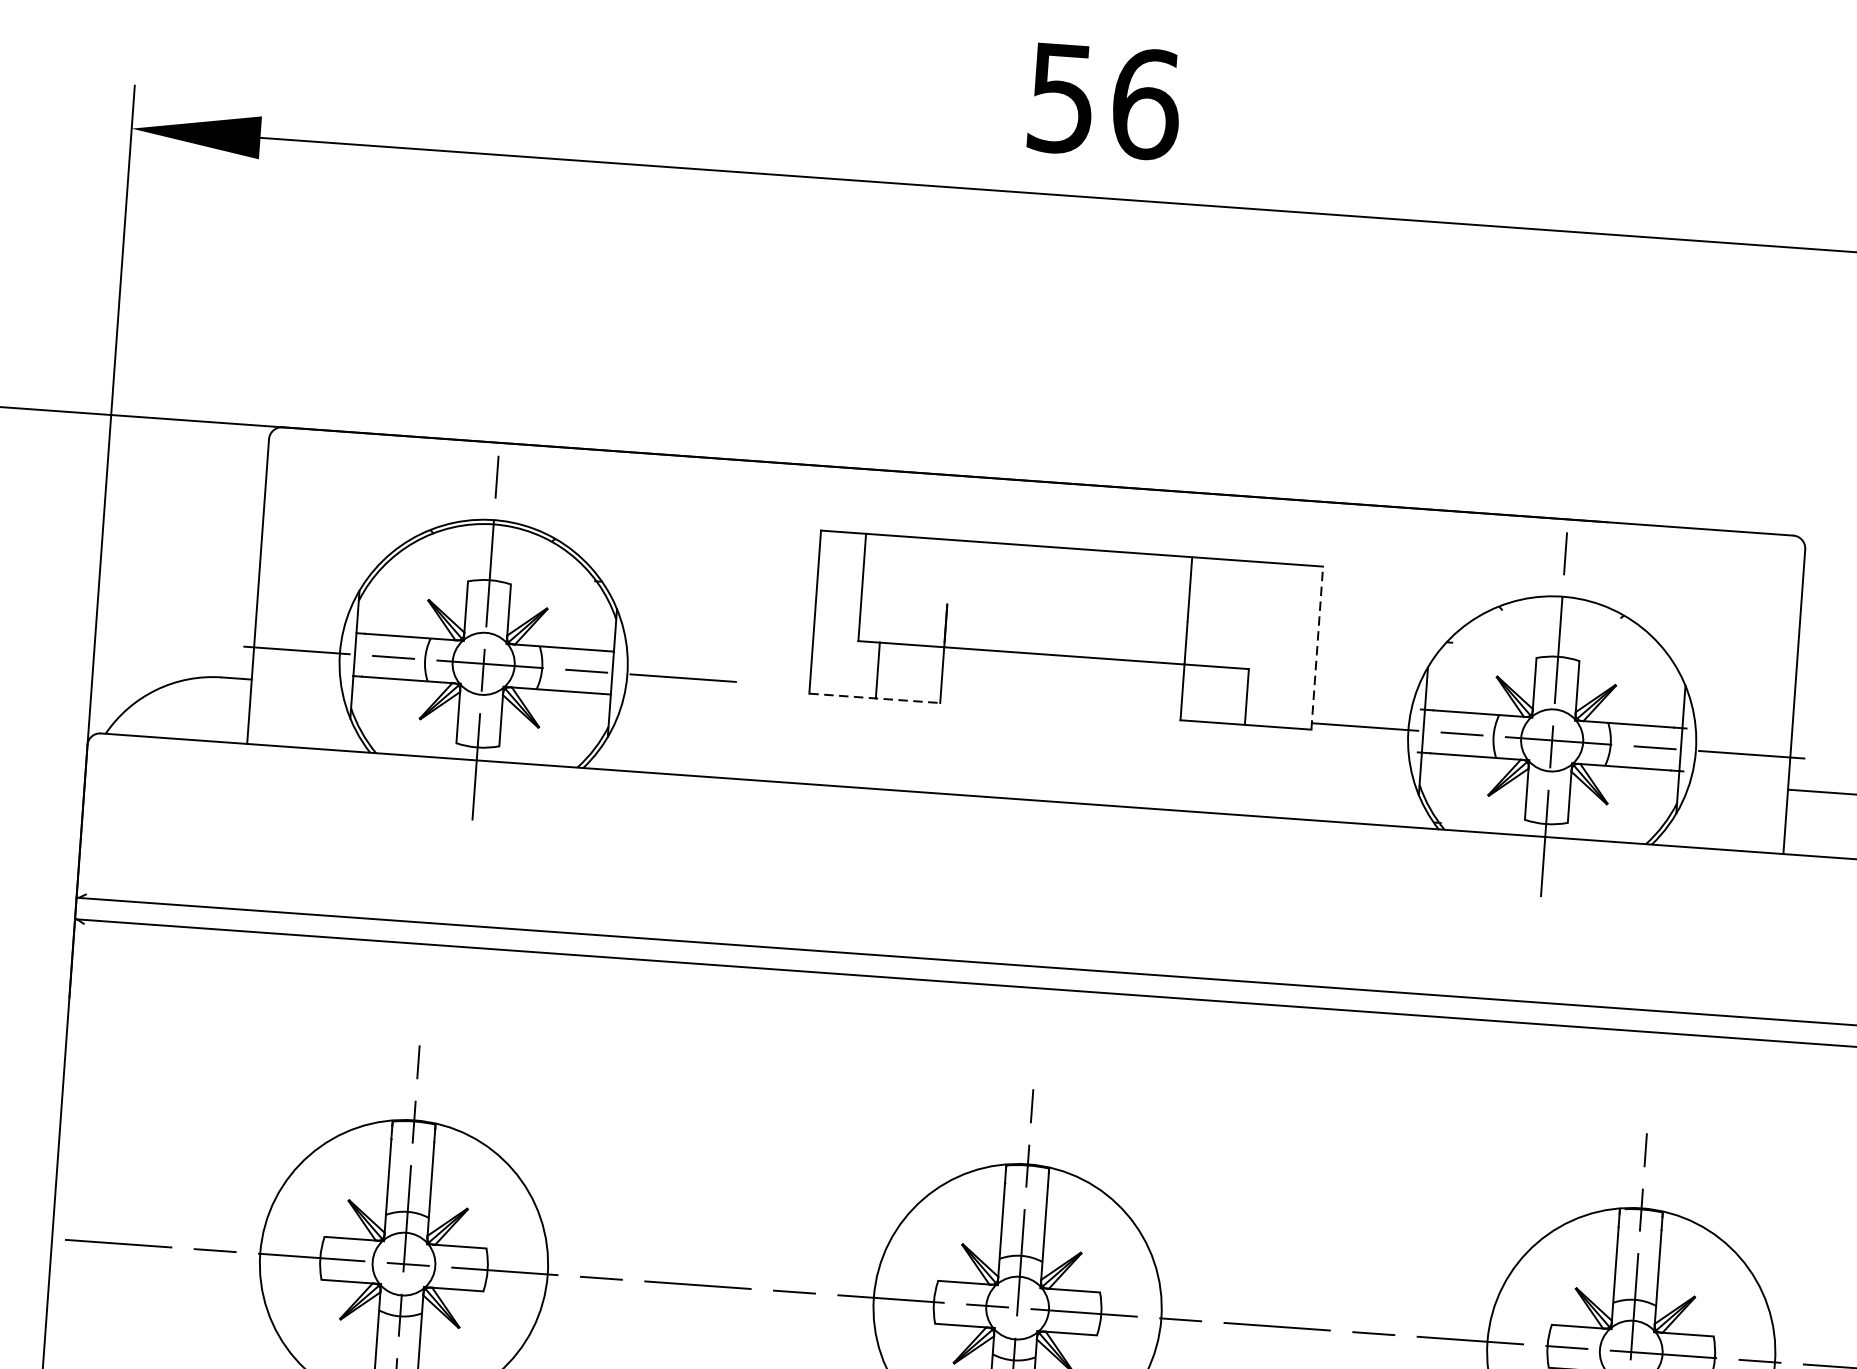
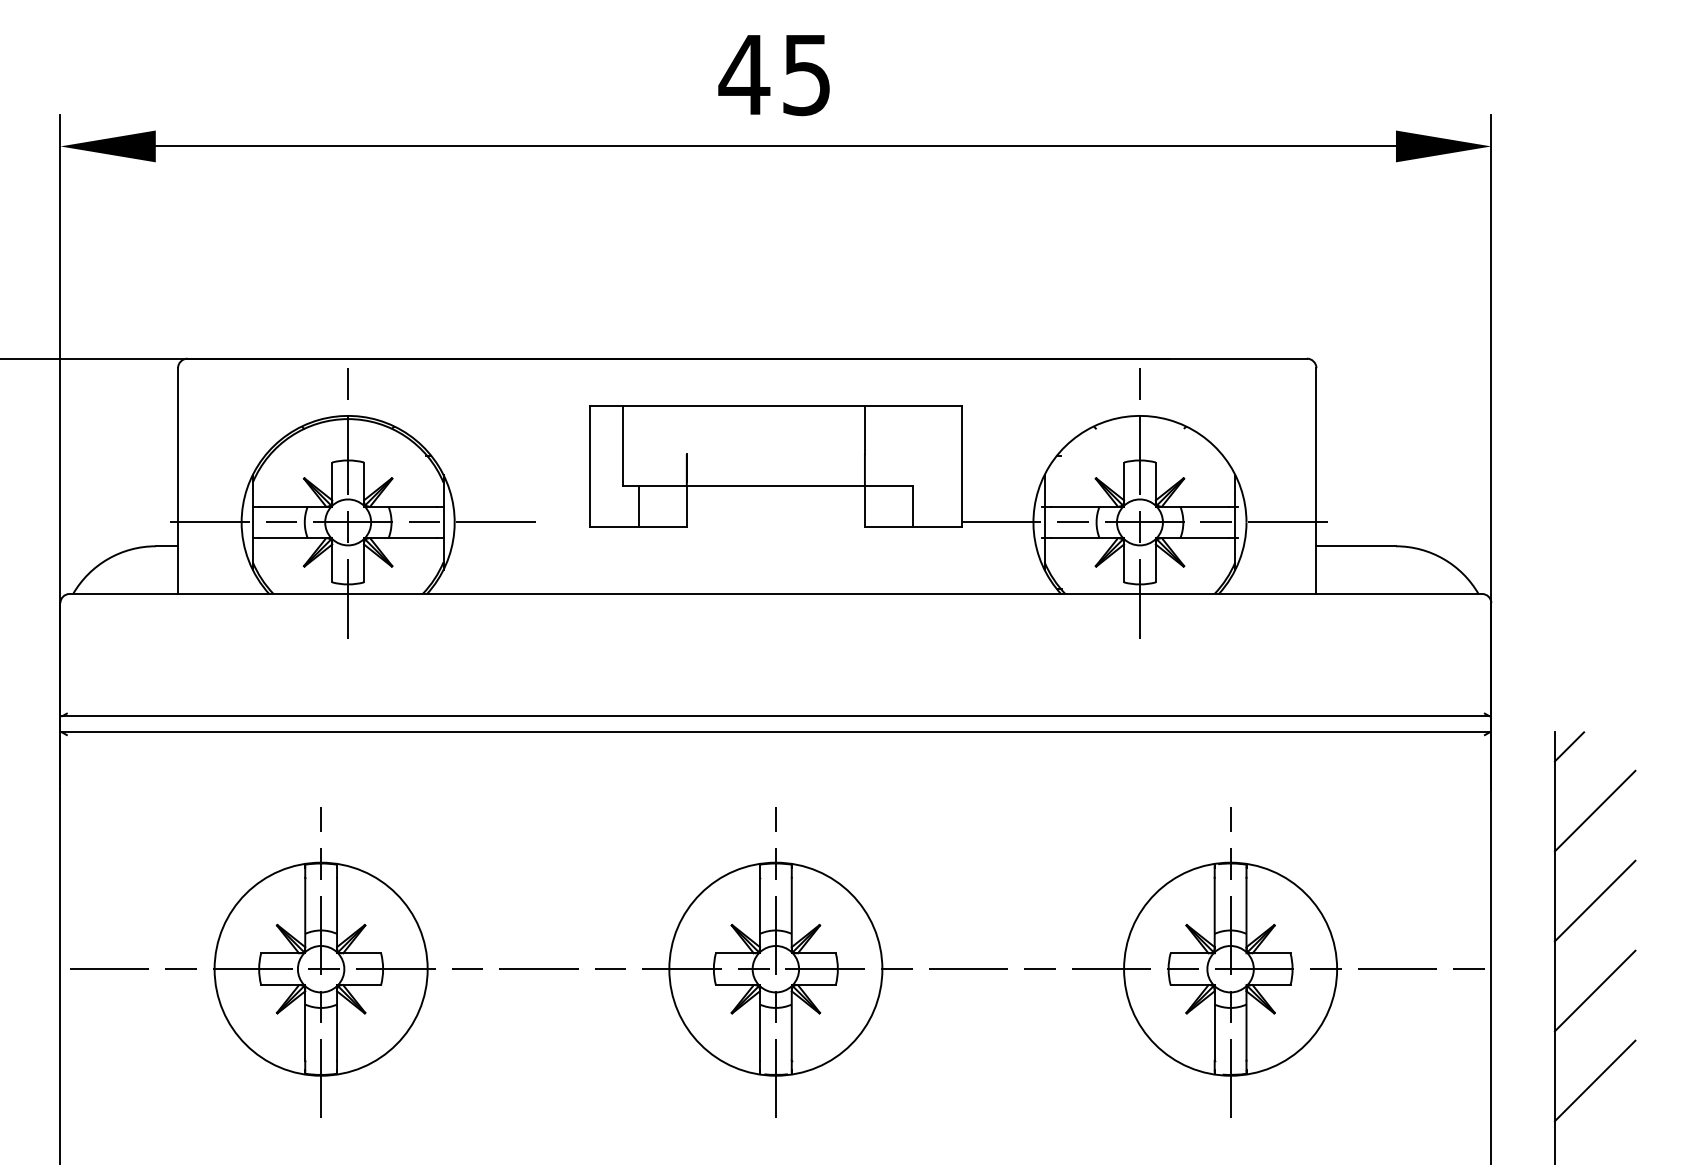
text: (1103, 100) -> (775, 74), 56 -> 45
line: (1316, 647) -> (961, 466), dashed -> solid
line: (874, 698) -> (638, 527), dashed -> solid

